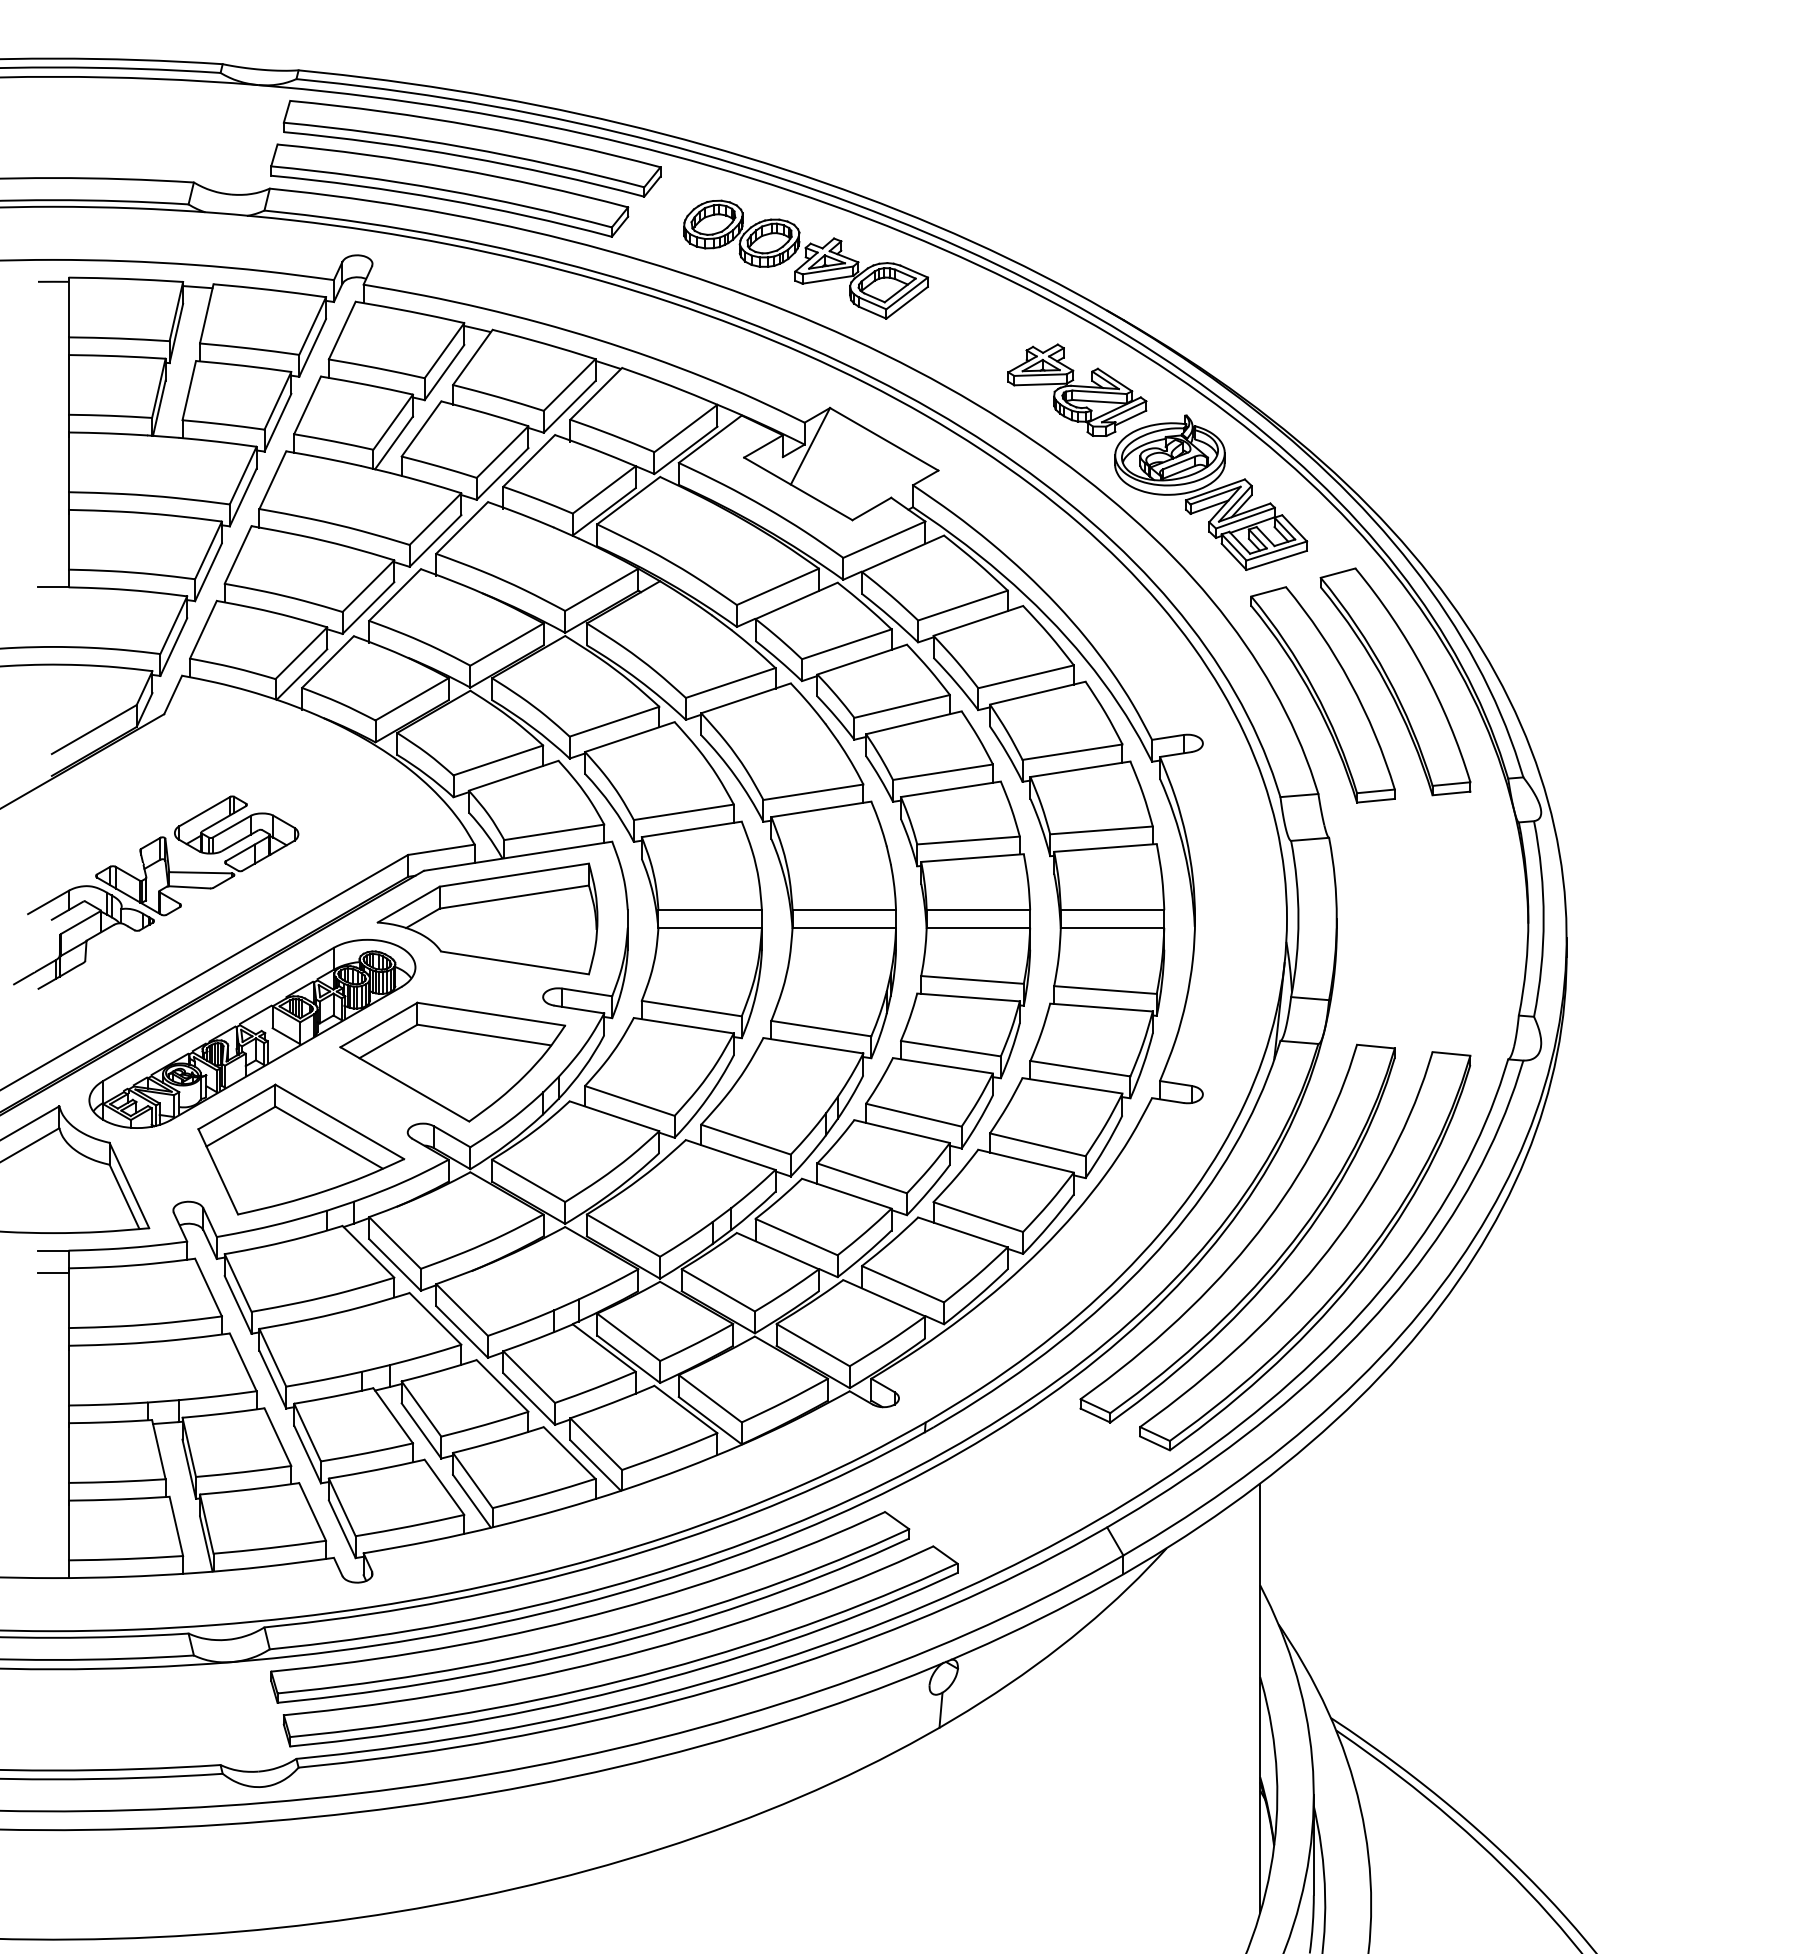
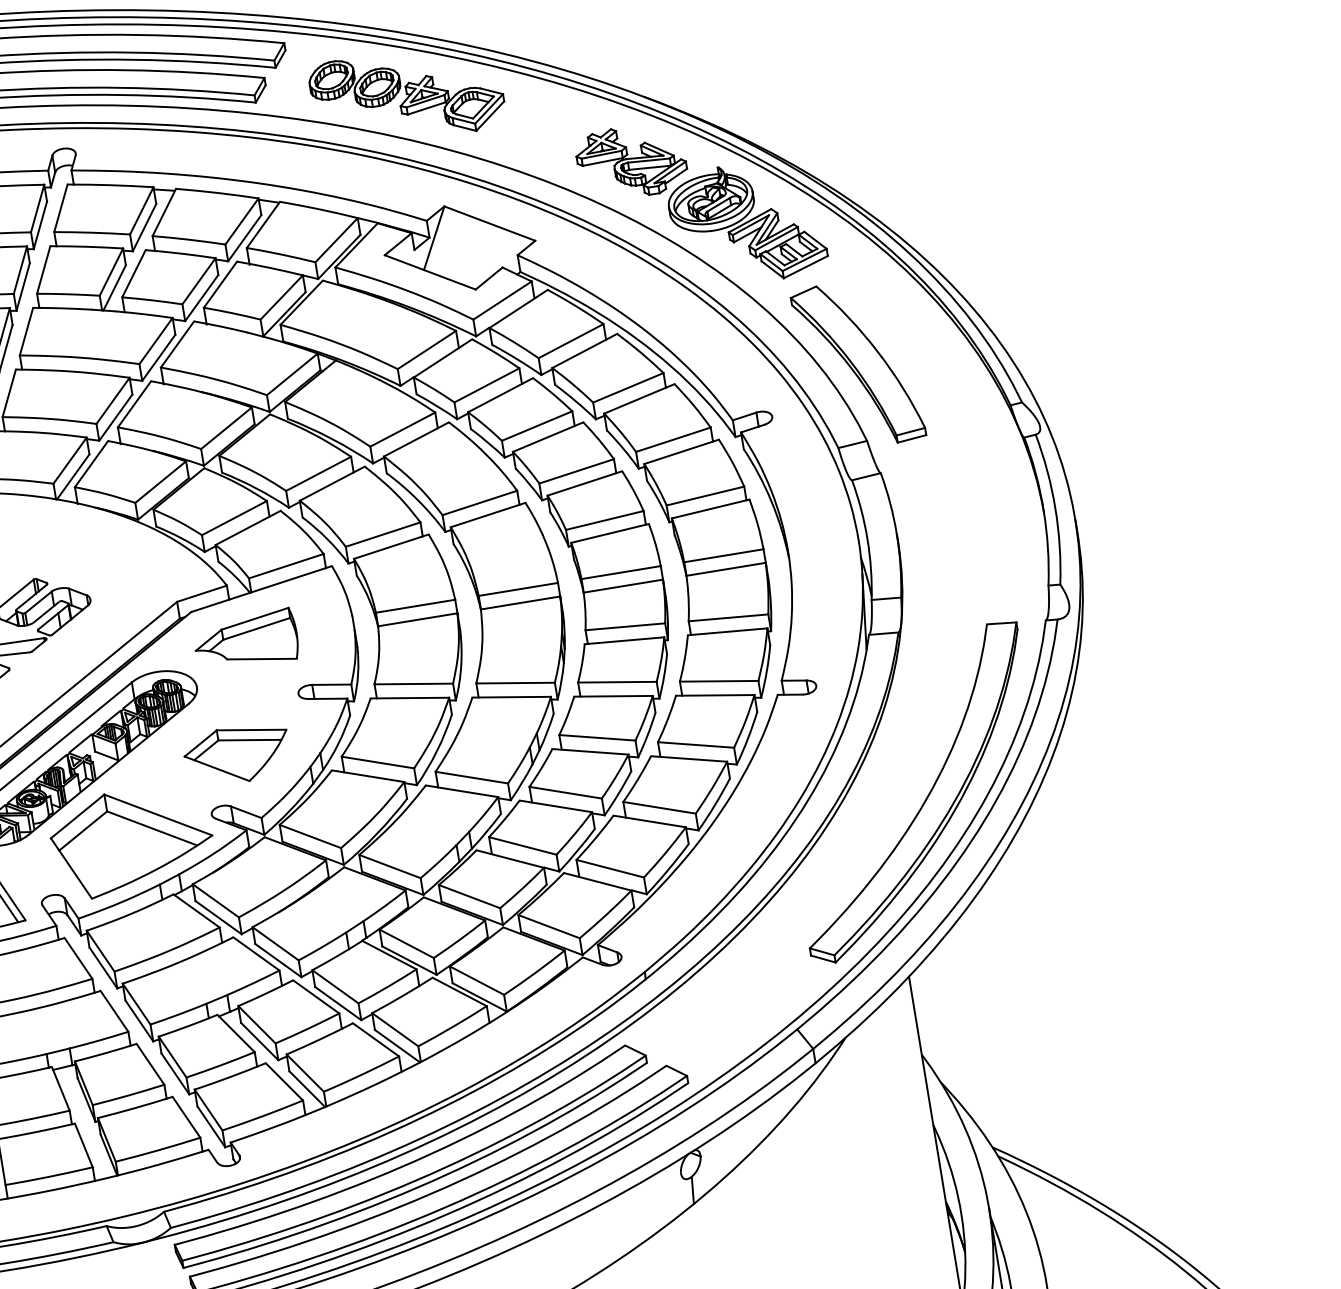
part: (1395, 681) -> (912, 345), removed
part: (487, 918) -> (245, 640), size x0.6
part: (452, 1061) -> (237, 754), size x0.6
part: (1249, 1241) -> (870, 792), removed

